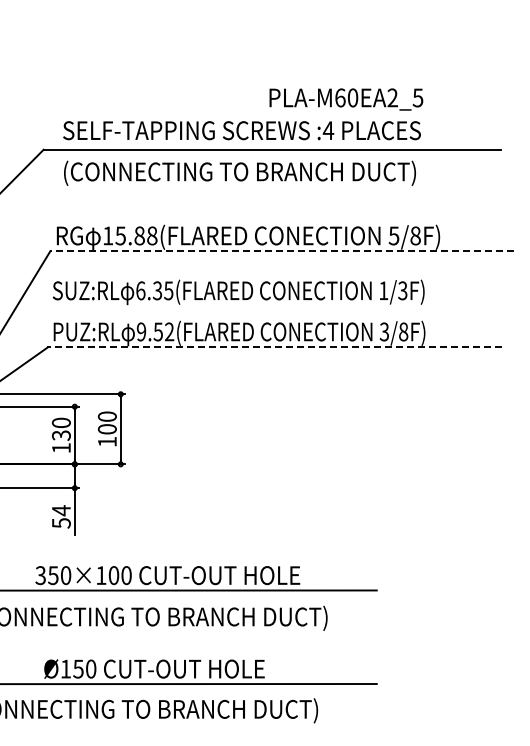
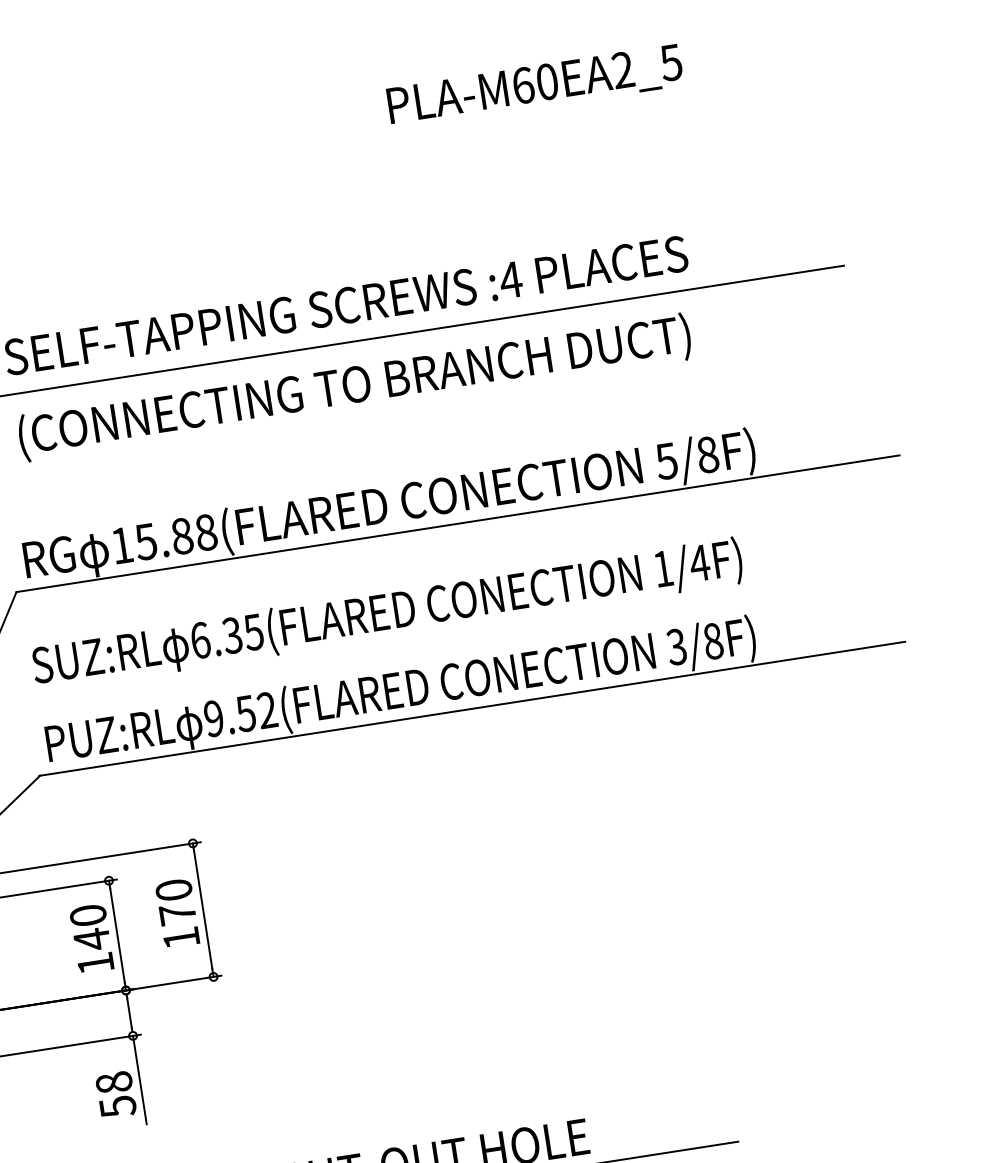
text: (346, 99) -> (535, 86), moved
line: (282, 251) -> (458, 523), dashed -> solid
text: (402, 290) -> (698, 562), 1/3F) -> 1/4F)
line: (274, 347) -> (471, 709), dashed -> solid
text: (106, 429) -> (176, 914), 100 -> 170
text: (60, 435) -> (90, 939), 130 -> 140
text: (61, 510) -> (114, 1082), 54 -> 58

